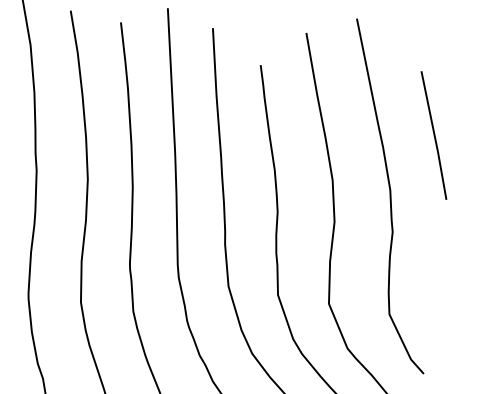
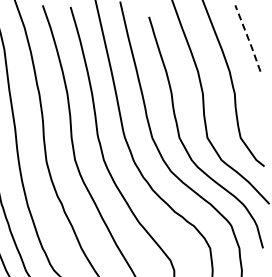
line: (434, 135) -> (248, 38), solid -> dashed

